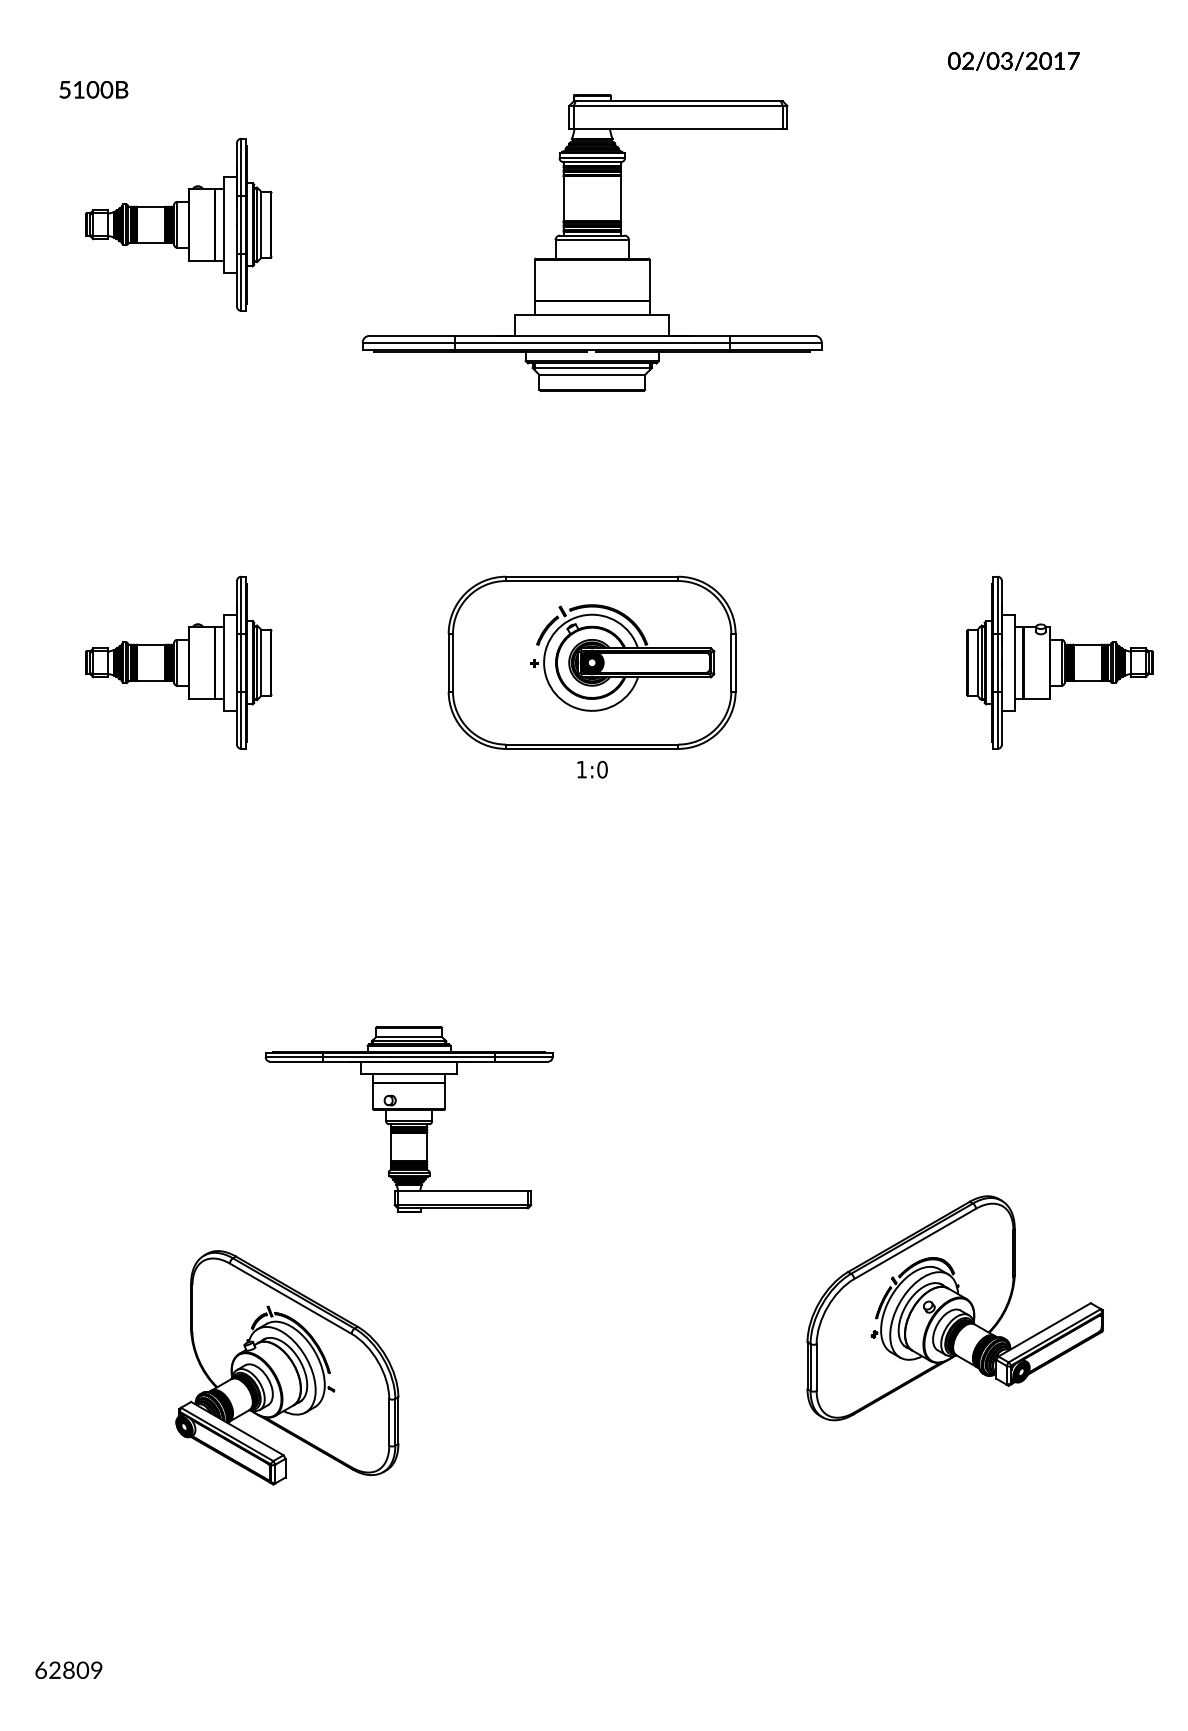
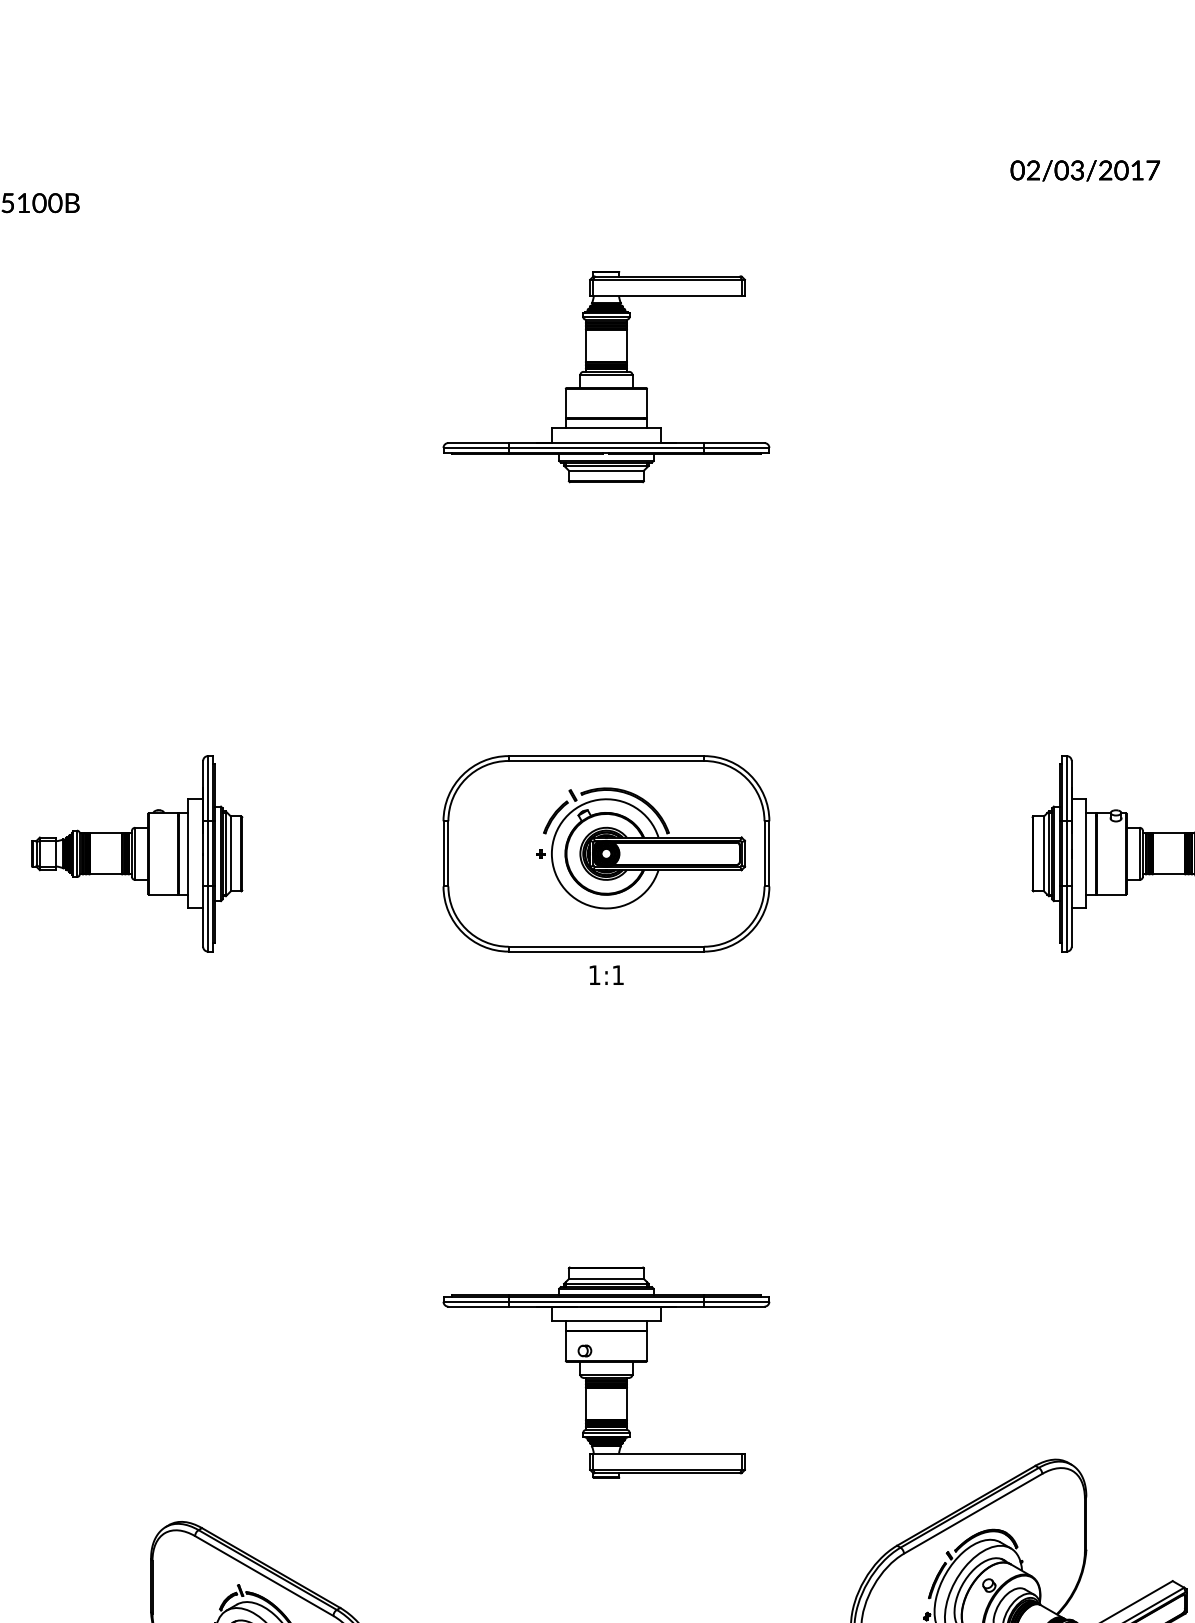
part: (178, 224) -> (136, 356), removed
part: (591, 242) -> (605, 376), size x0.62
text: (602, 769) -> (618, 975), 1:0 -> 1:1
part: (408, 1119) -> (605, 1372), moved

